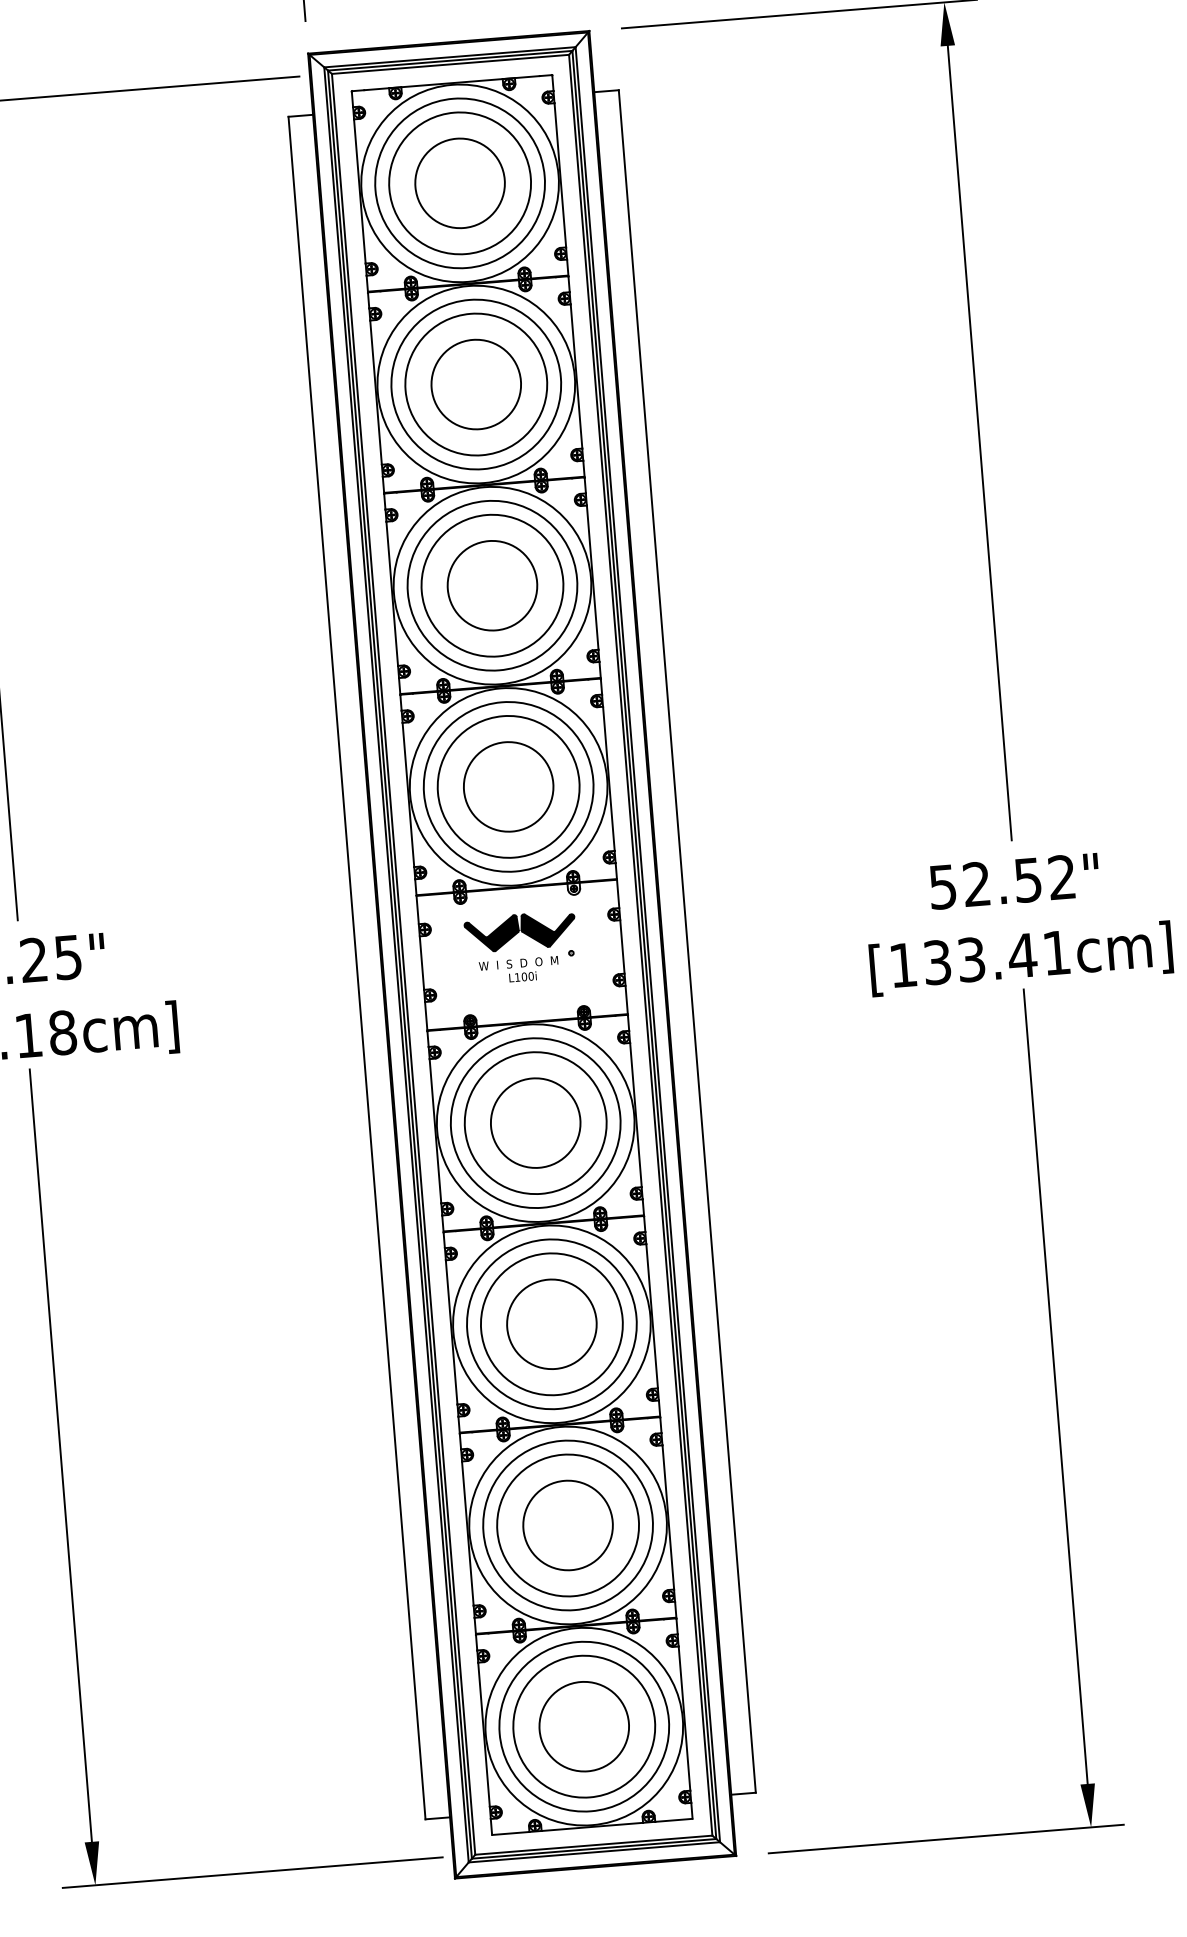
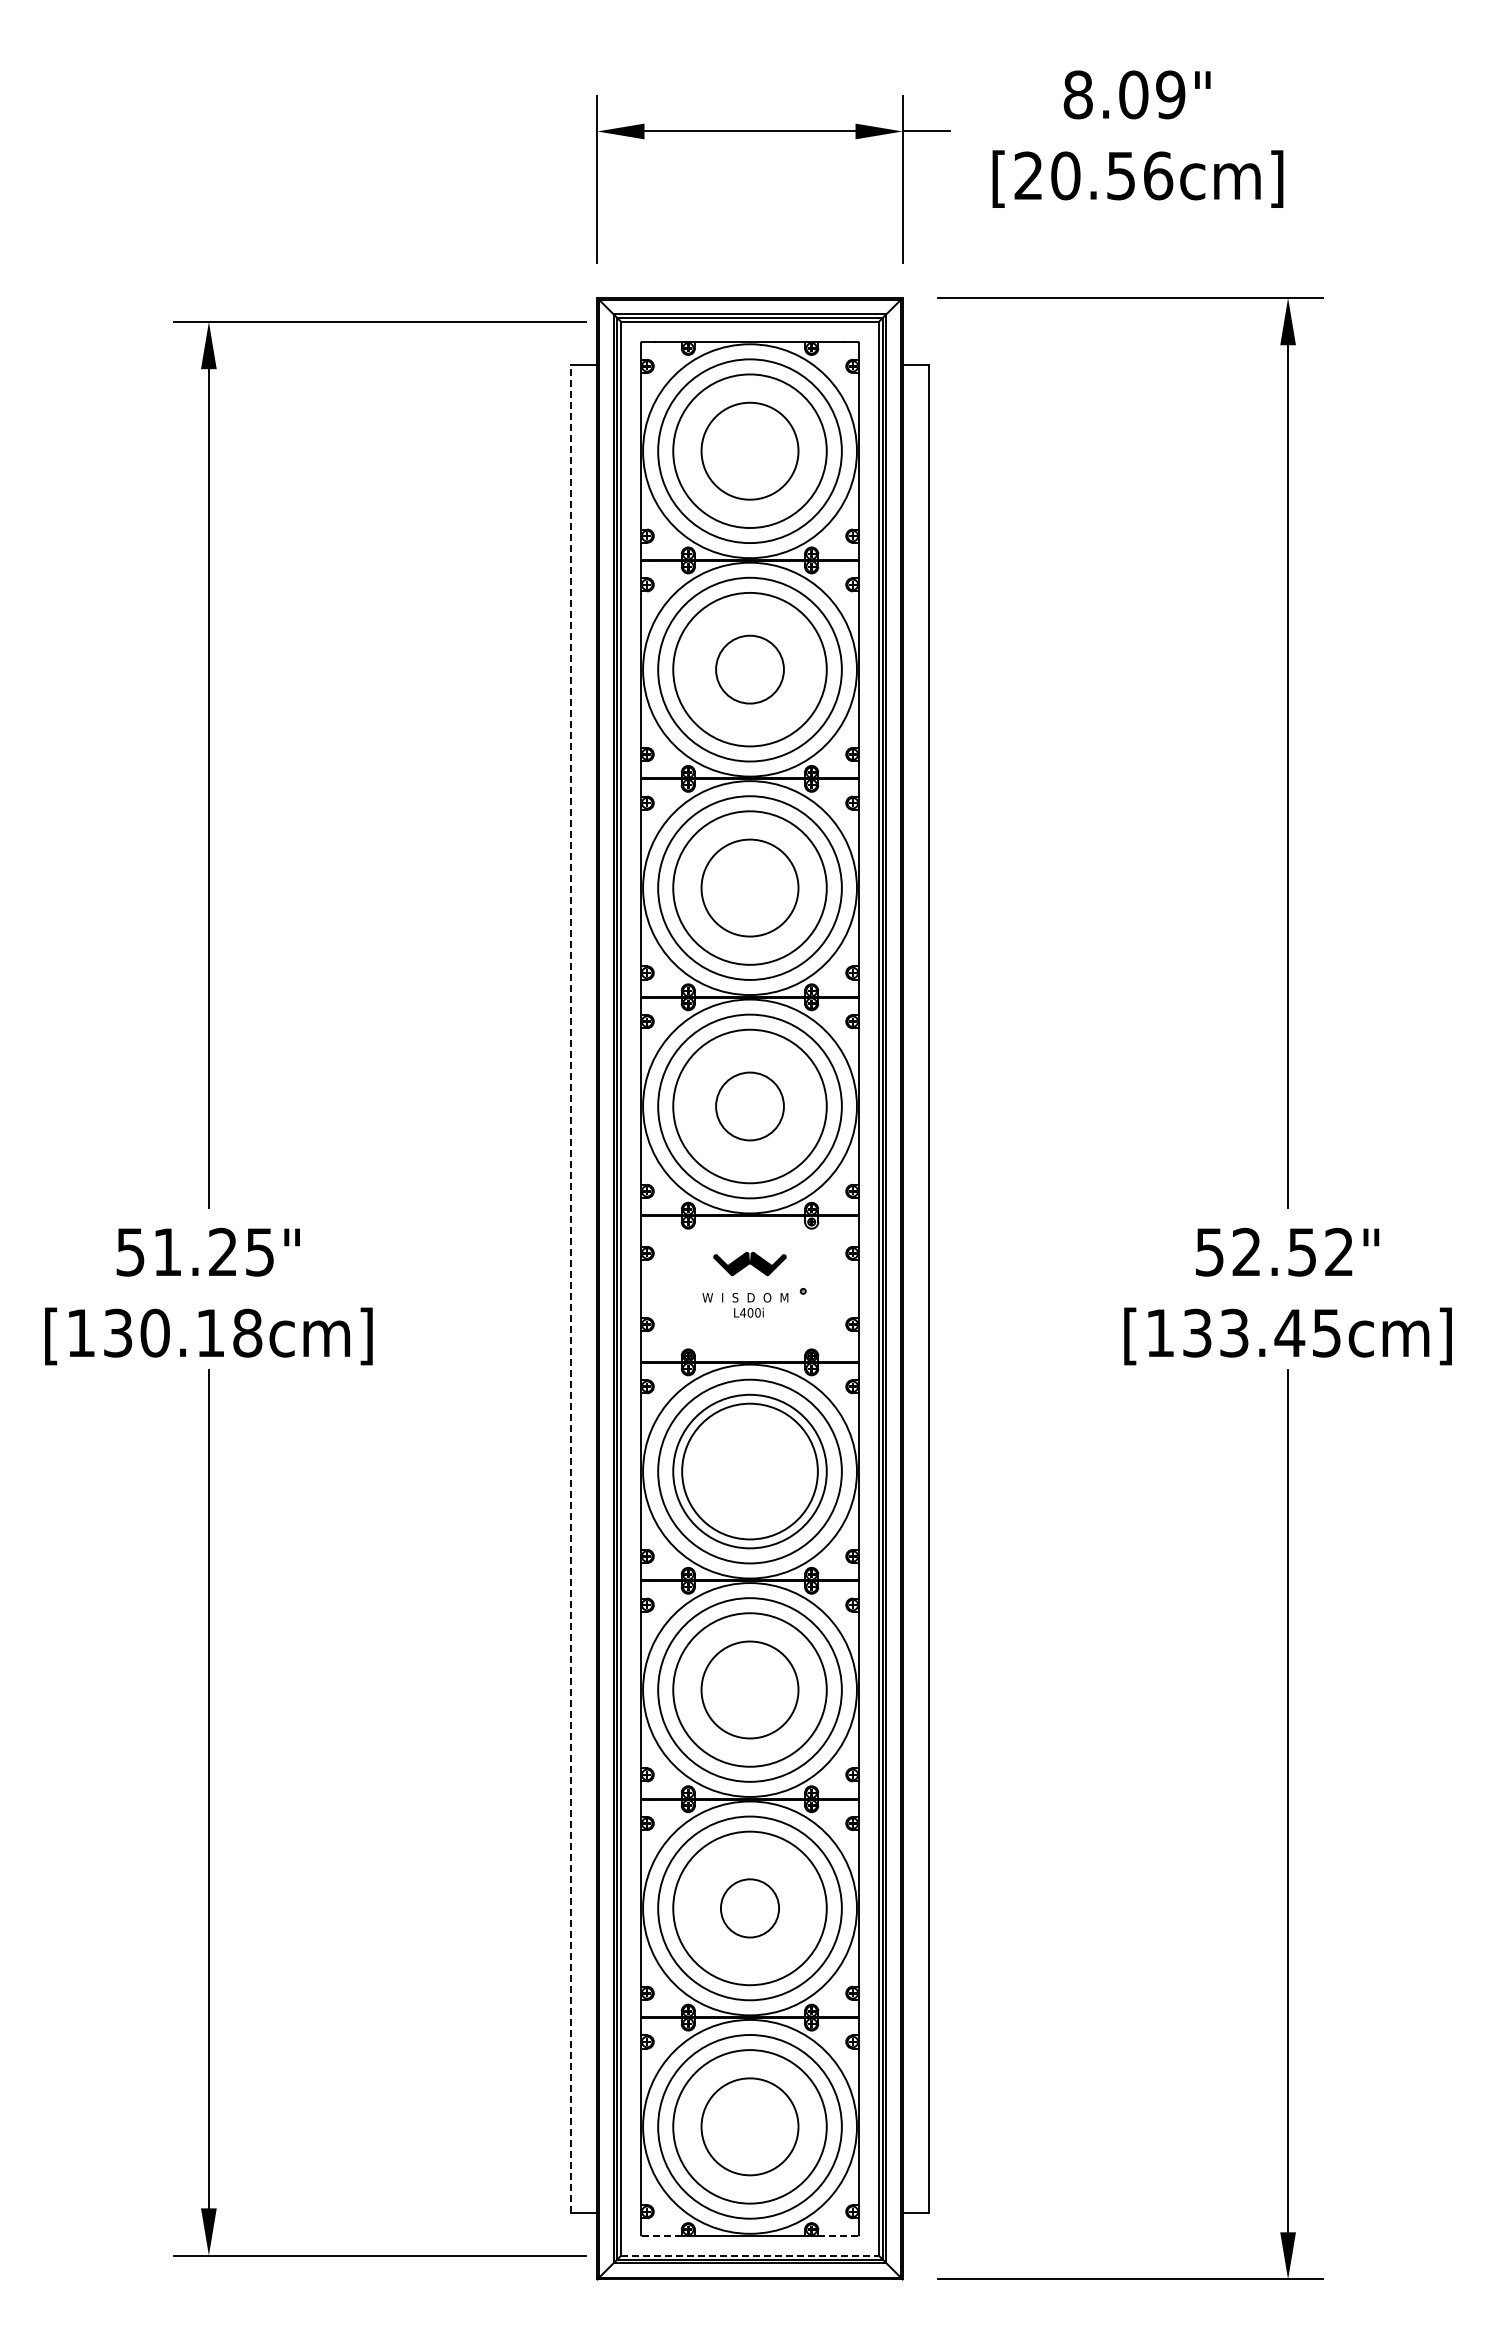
circle: (475, 384) -> (749, 669), size x0.7
circle: (508, 786) -> (749, 1106), size x0.7
part: (519, 931) -> (749, 1263), size x0.6
text: (1056, 953) -> (1326, 1333), [133.41cm] -> [133.45cm]
line: (356, 967) -> (570, 1288), solid -> dashed
text: (517, 977) -> (743, 1312), L100i -> L400i
circle: (535, 1123) -> (749, 1471), size x1.4
circle: (567, 1524) -> (749, 1907), size x0.6
line: (673, 1820) -> (838, 2235), solid -> dashed
line: (511, 1833) -> (662, 2235), solid -> dashed
line: (594, 1845) -> (750, 2255), solid -> dashed

